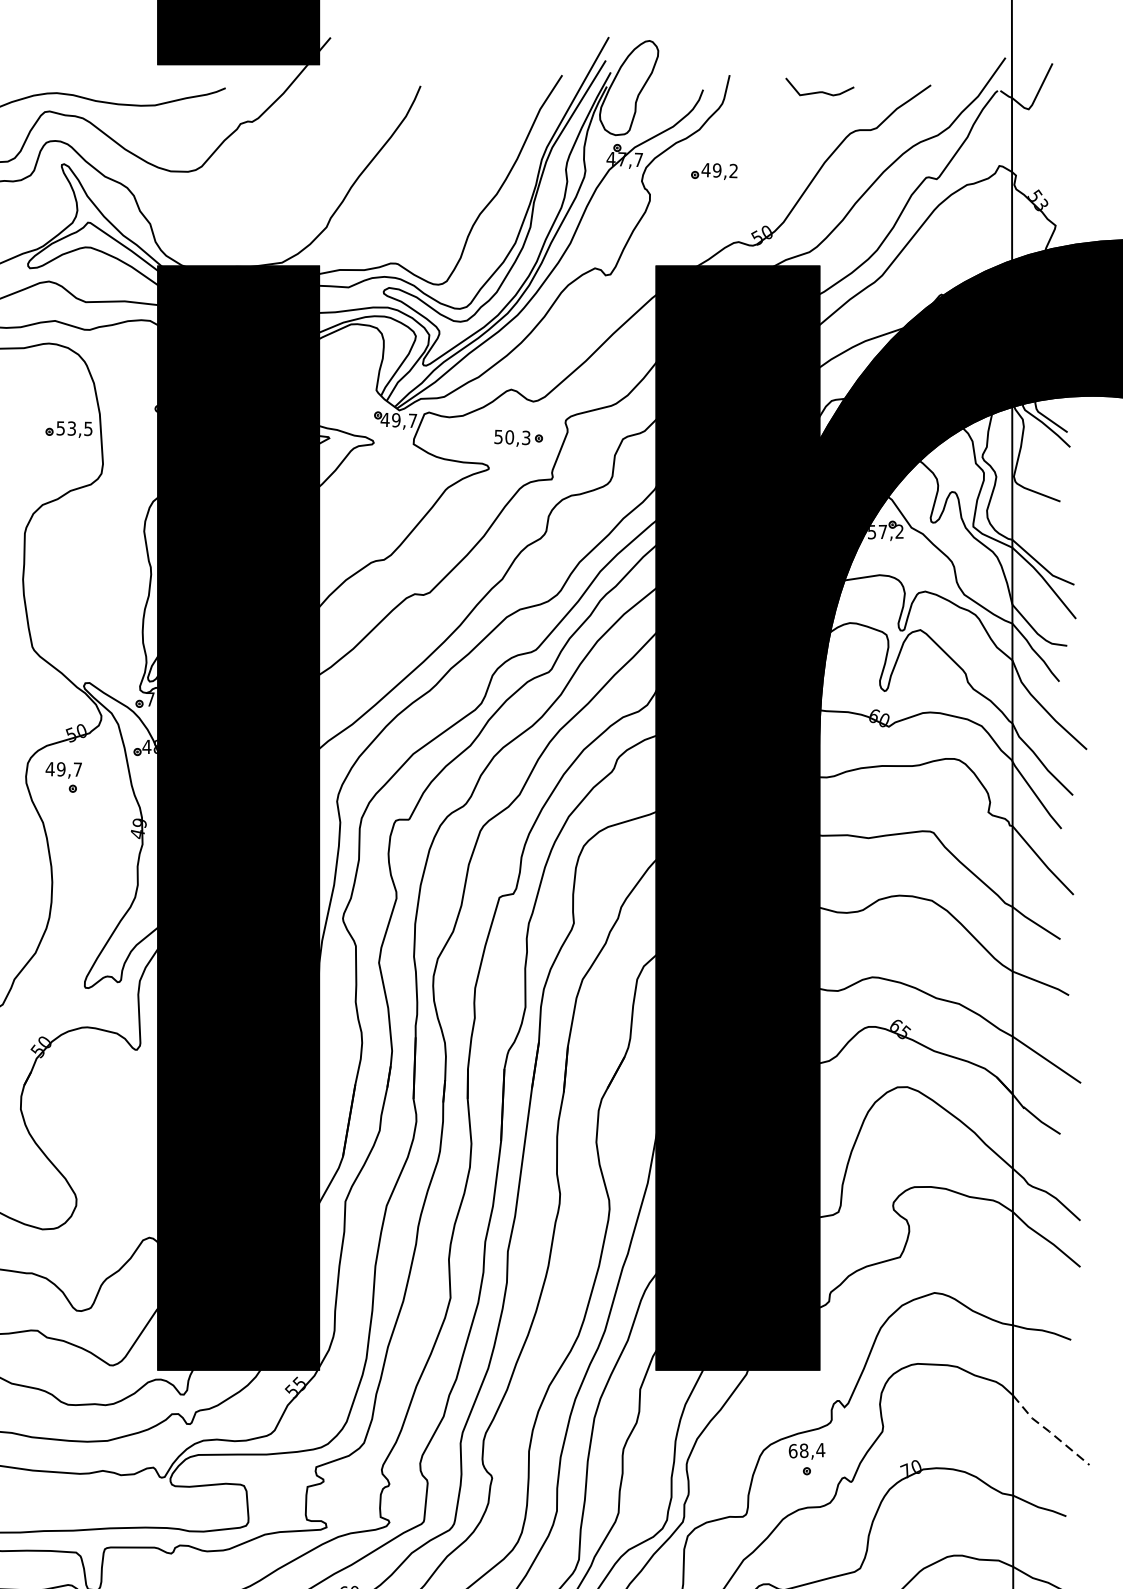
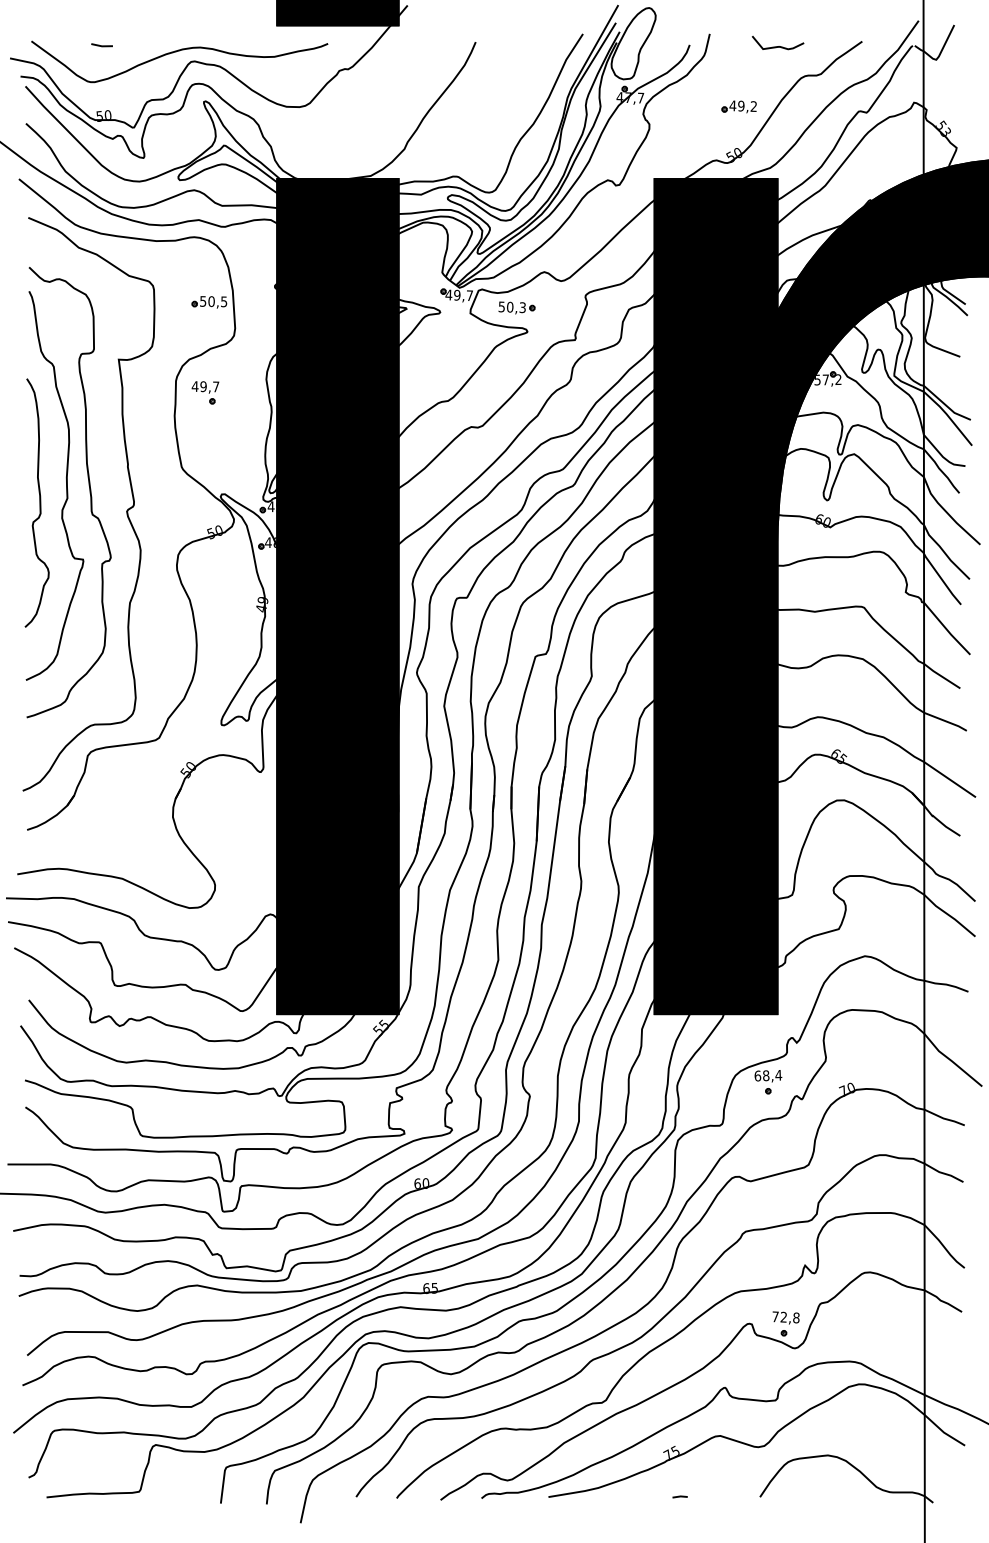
part: (713, 170) -> (738, 106), moved
text: (71, 428) -> (211, 301), 53,5 -> 50,5
part: (518, 437) -> (516, 307), moved
text: (149, 699) -> (270, 506), 71,5 -> 49,7
part: (63, 777) -> (205, 392), moved
line: (1048, 1431) -> (951, 1061), dashed -> solid

